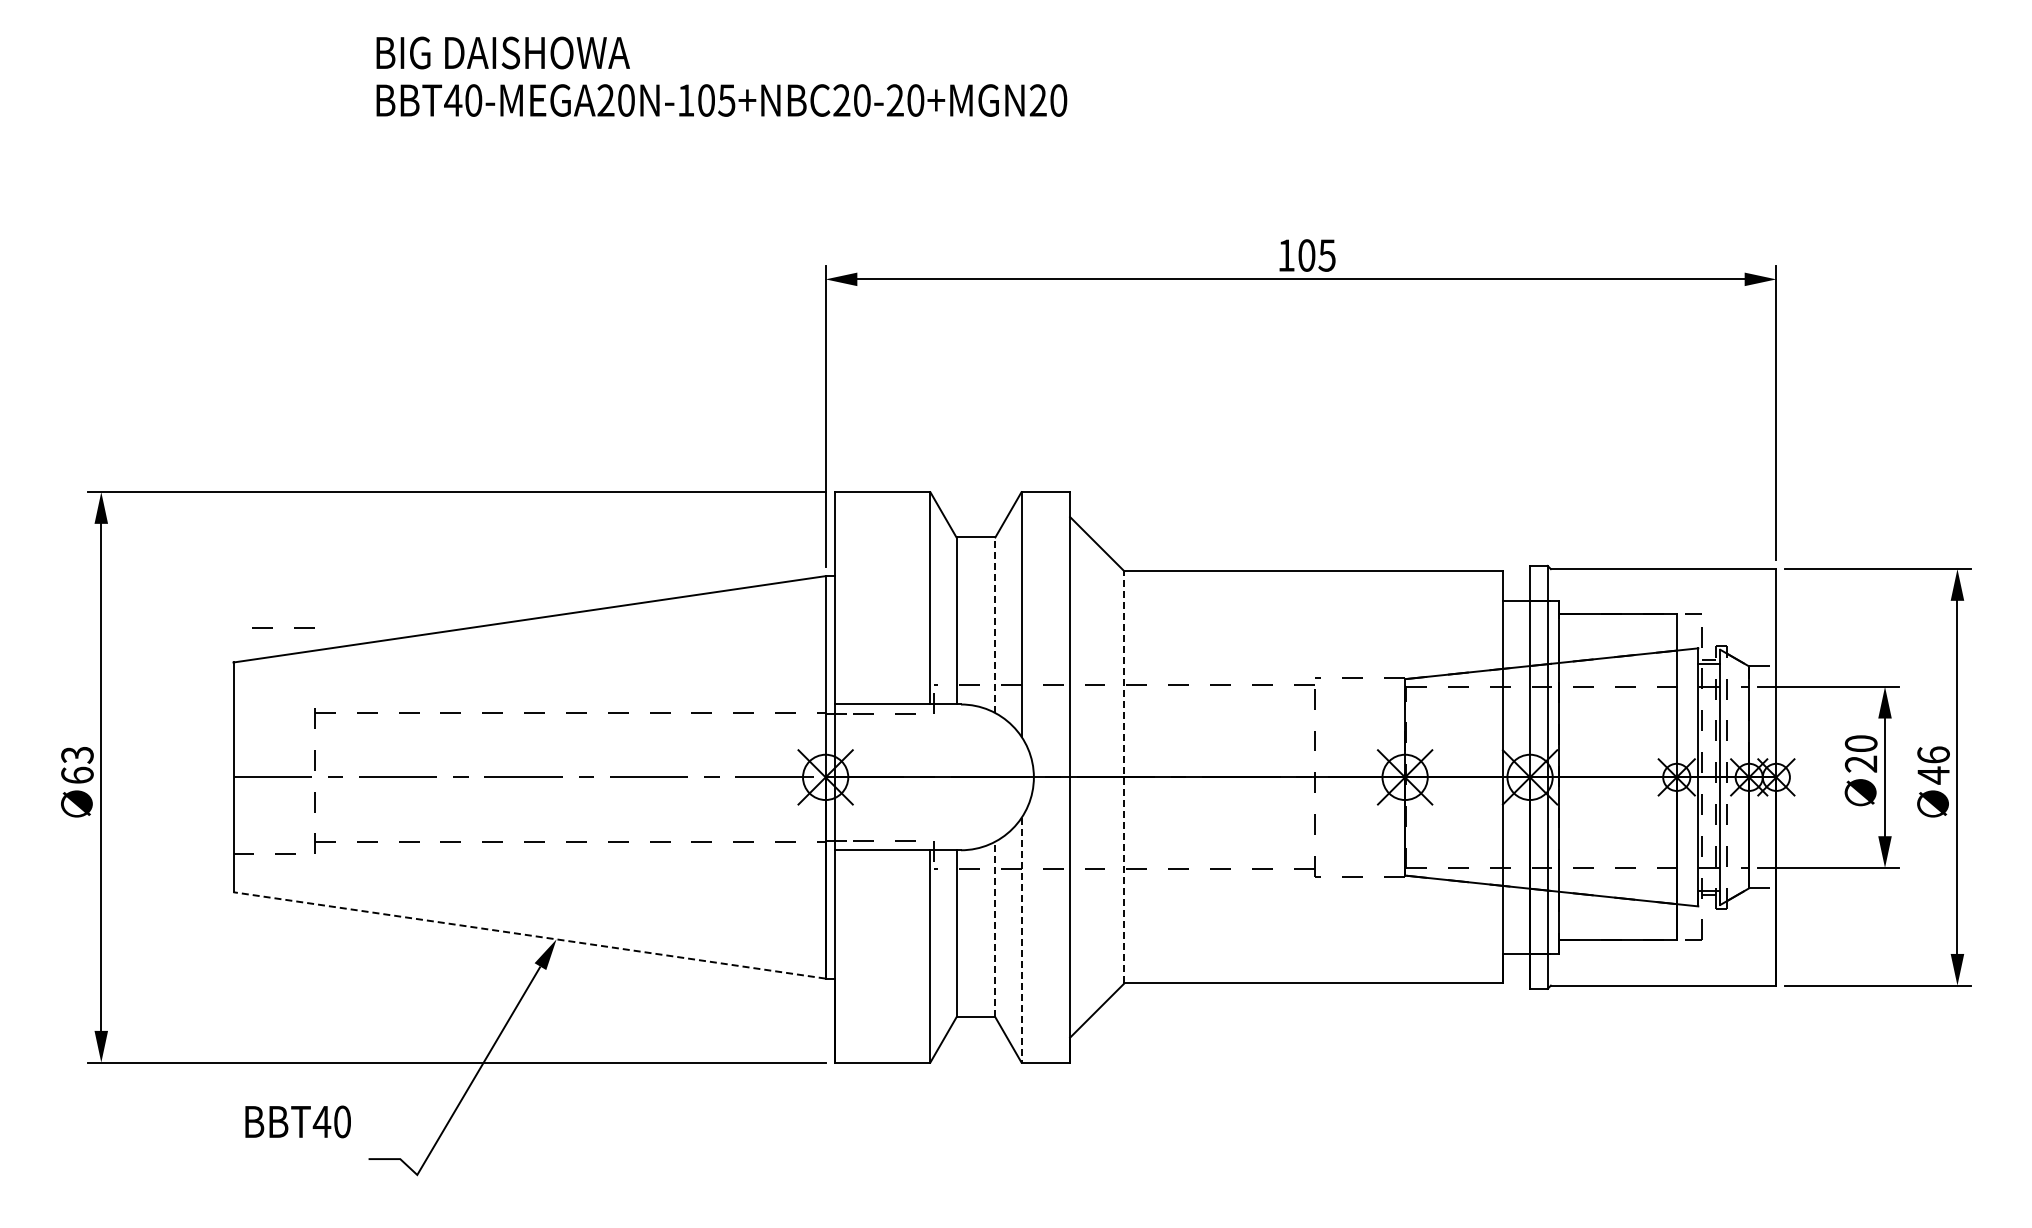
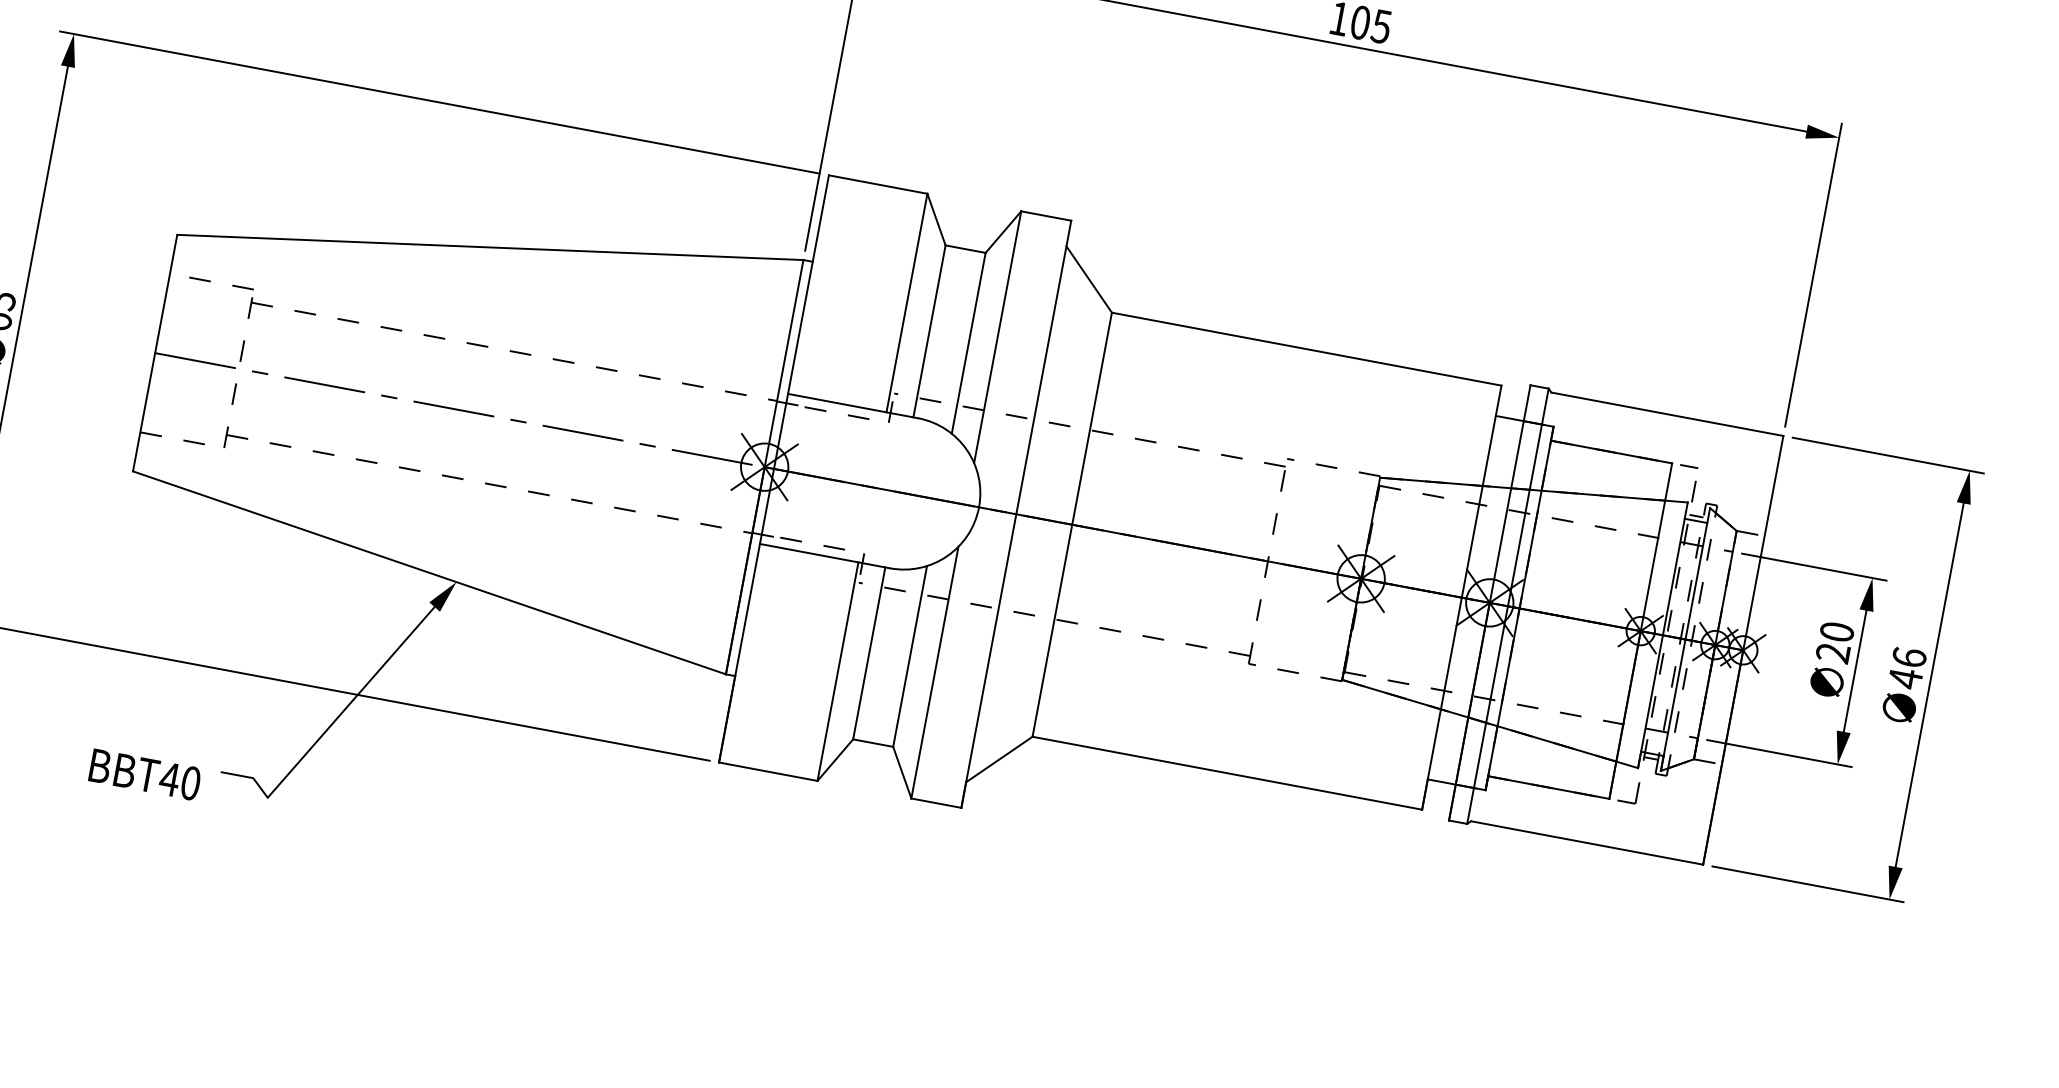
line: (995, 625) -> (968, 343), dashed -> solid
line: (272, 627) -> (210, 280), moved
line: (1124, 777) -> (1072, 524), dashed -> solid
line: (995, 929) -> (910, 656), dashed -> solid
line: (529, 935) -> (429, 572), dashed -> solid
line: (1021, 940) -> (934, 672), dashed -> solid
text: (297, 1121) -> (144, 774), moved

